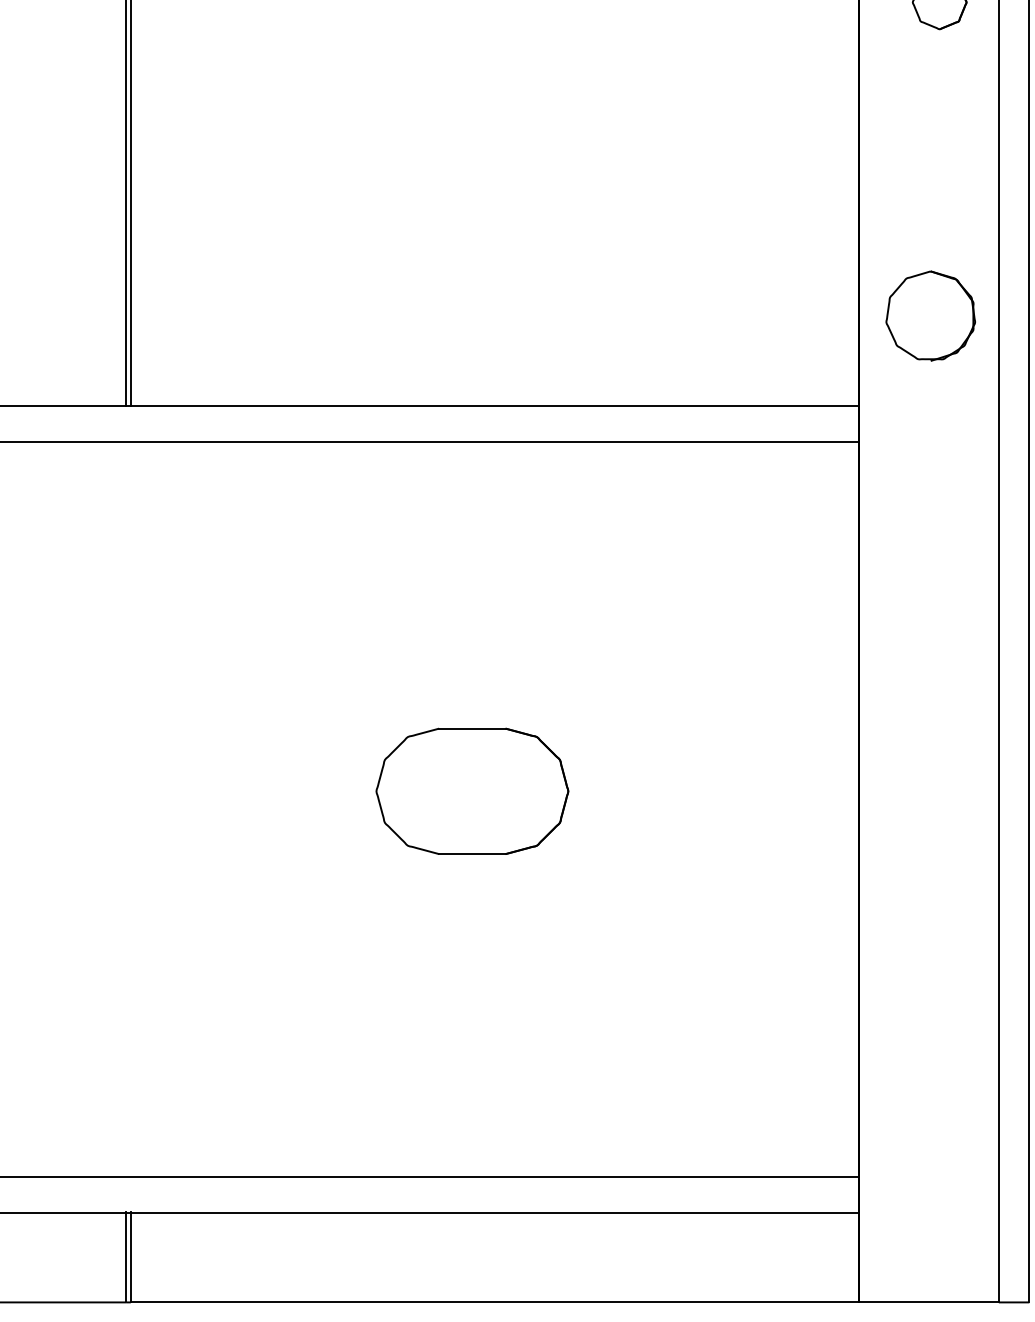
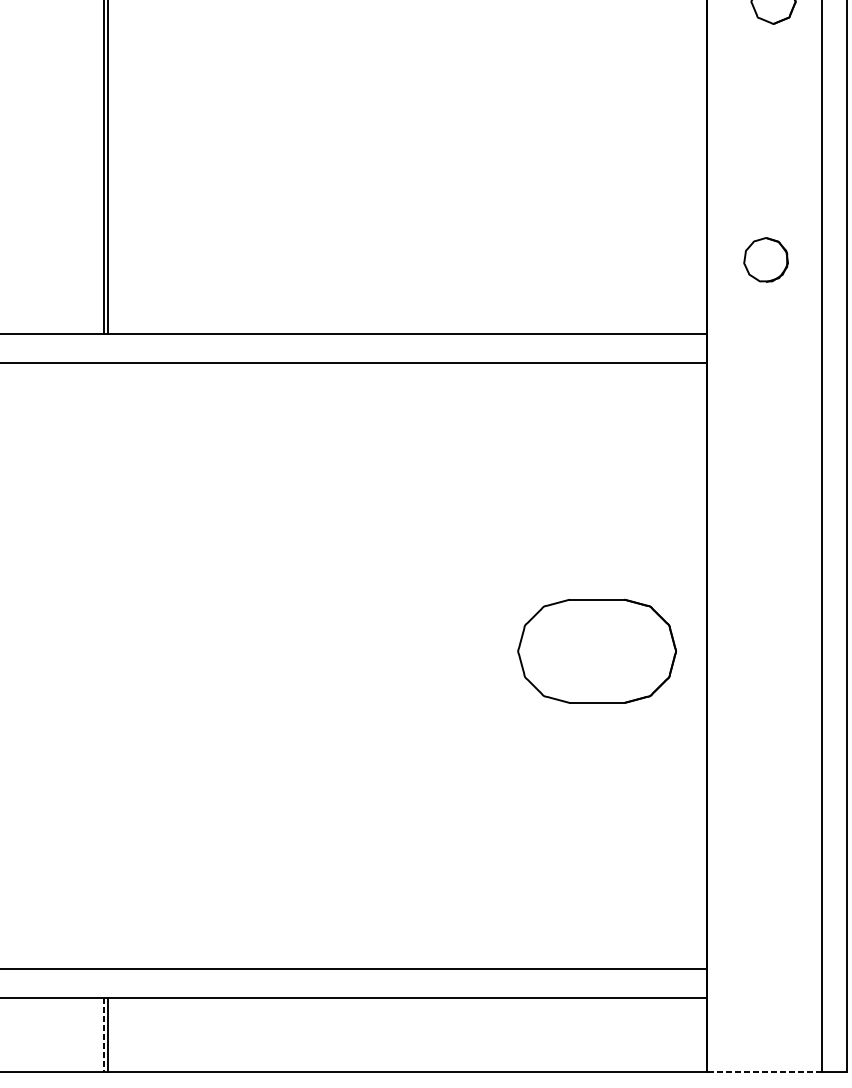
part: (930, 315) -> (765, 259), size x0.6
part: (472, 790) -> (597, 650), moved
line: (126, 1257) -> (104, 1035), solid -> dashed
line: (929, 1302) -> (765, 1072), solid -> dashed

